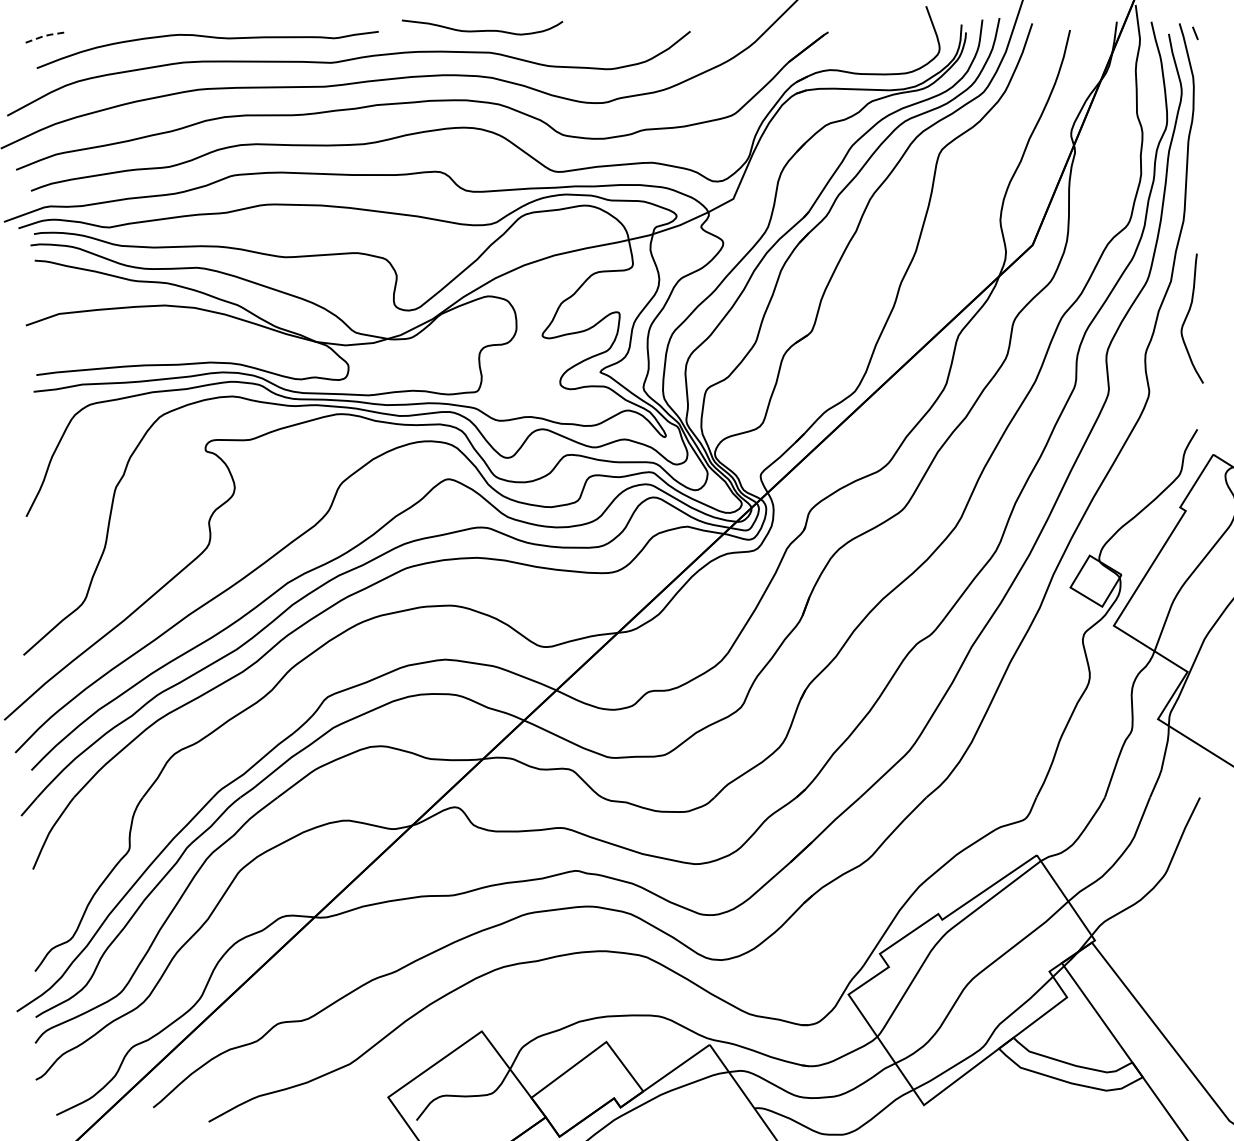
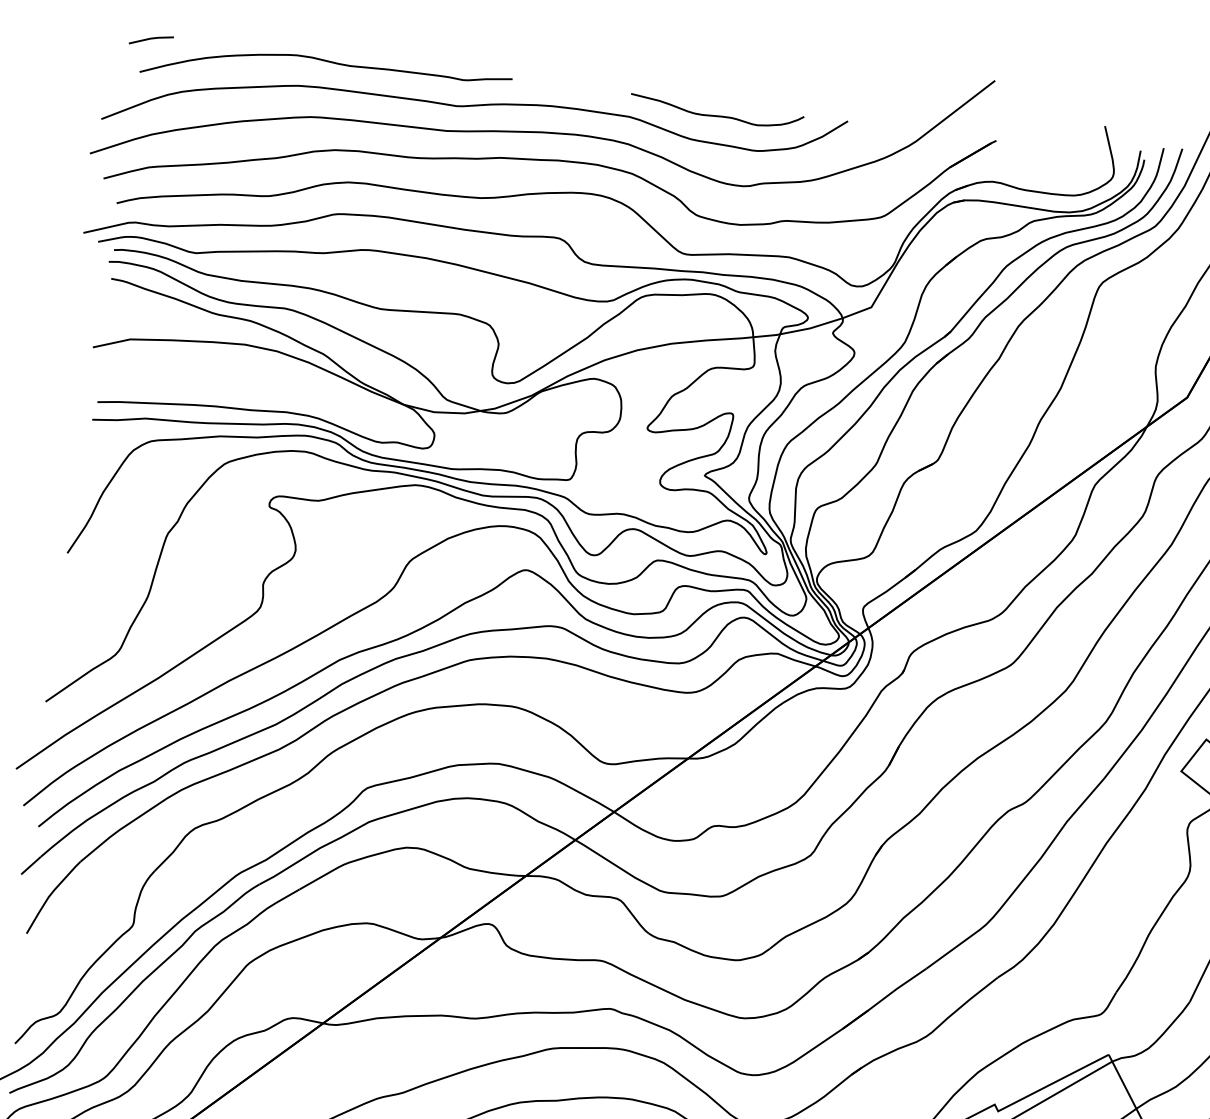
curve: (482, 30) -> (716, 115), moved
line: (43, 36) -> (151, 38), dashed -> solid

